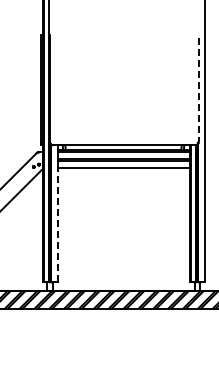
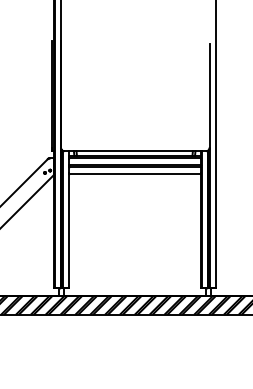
line: (198, 90) -> (209, 96), dashed -> solid
line: (57, 224) -> (68, 230), dashed -> solid

